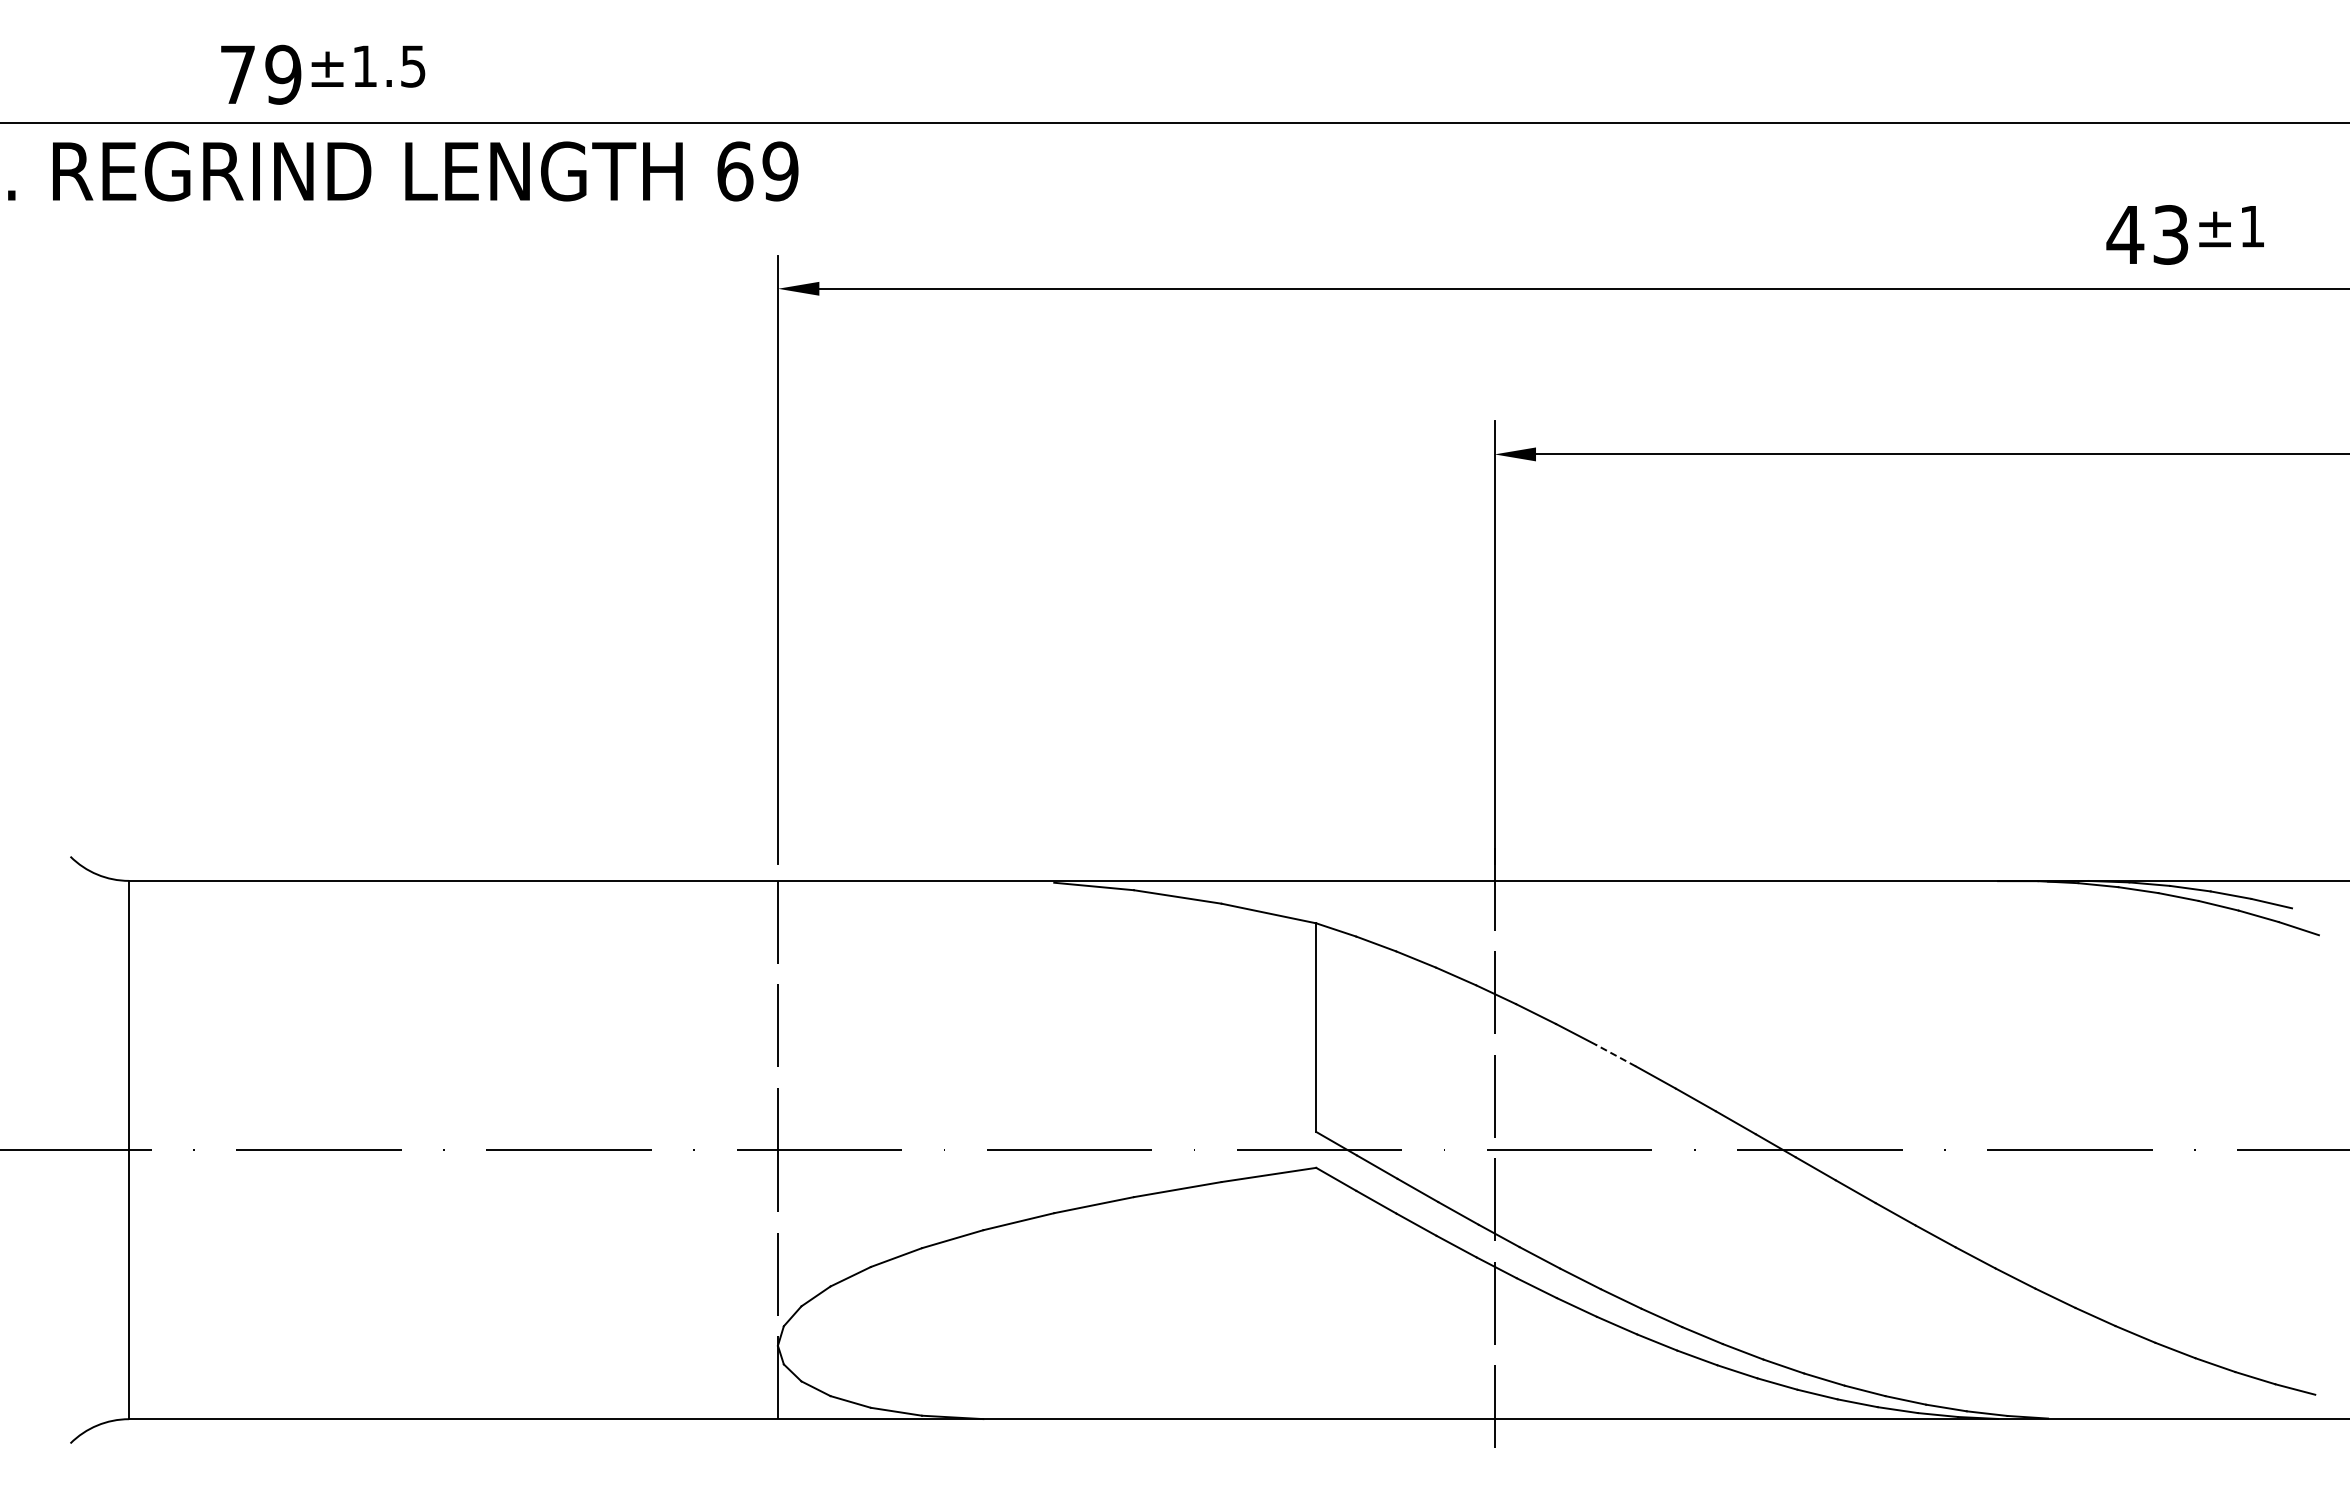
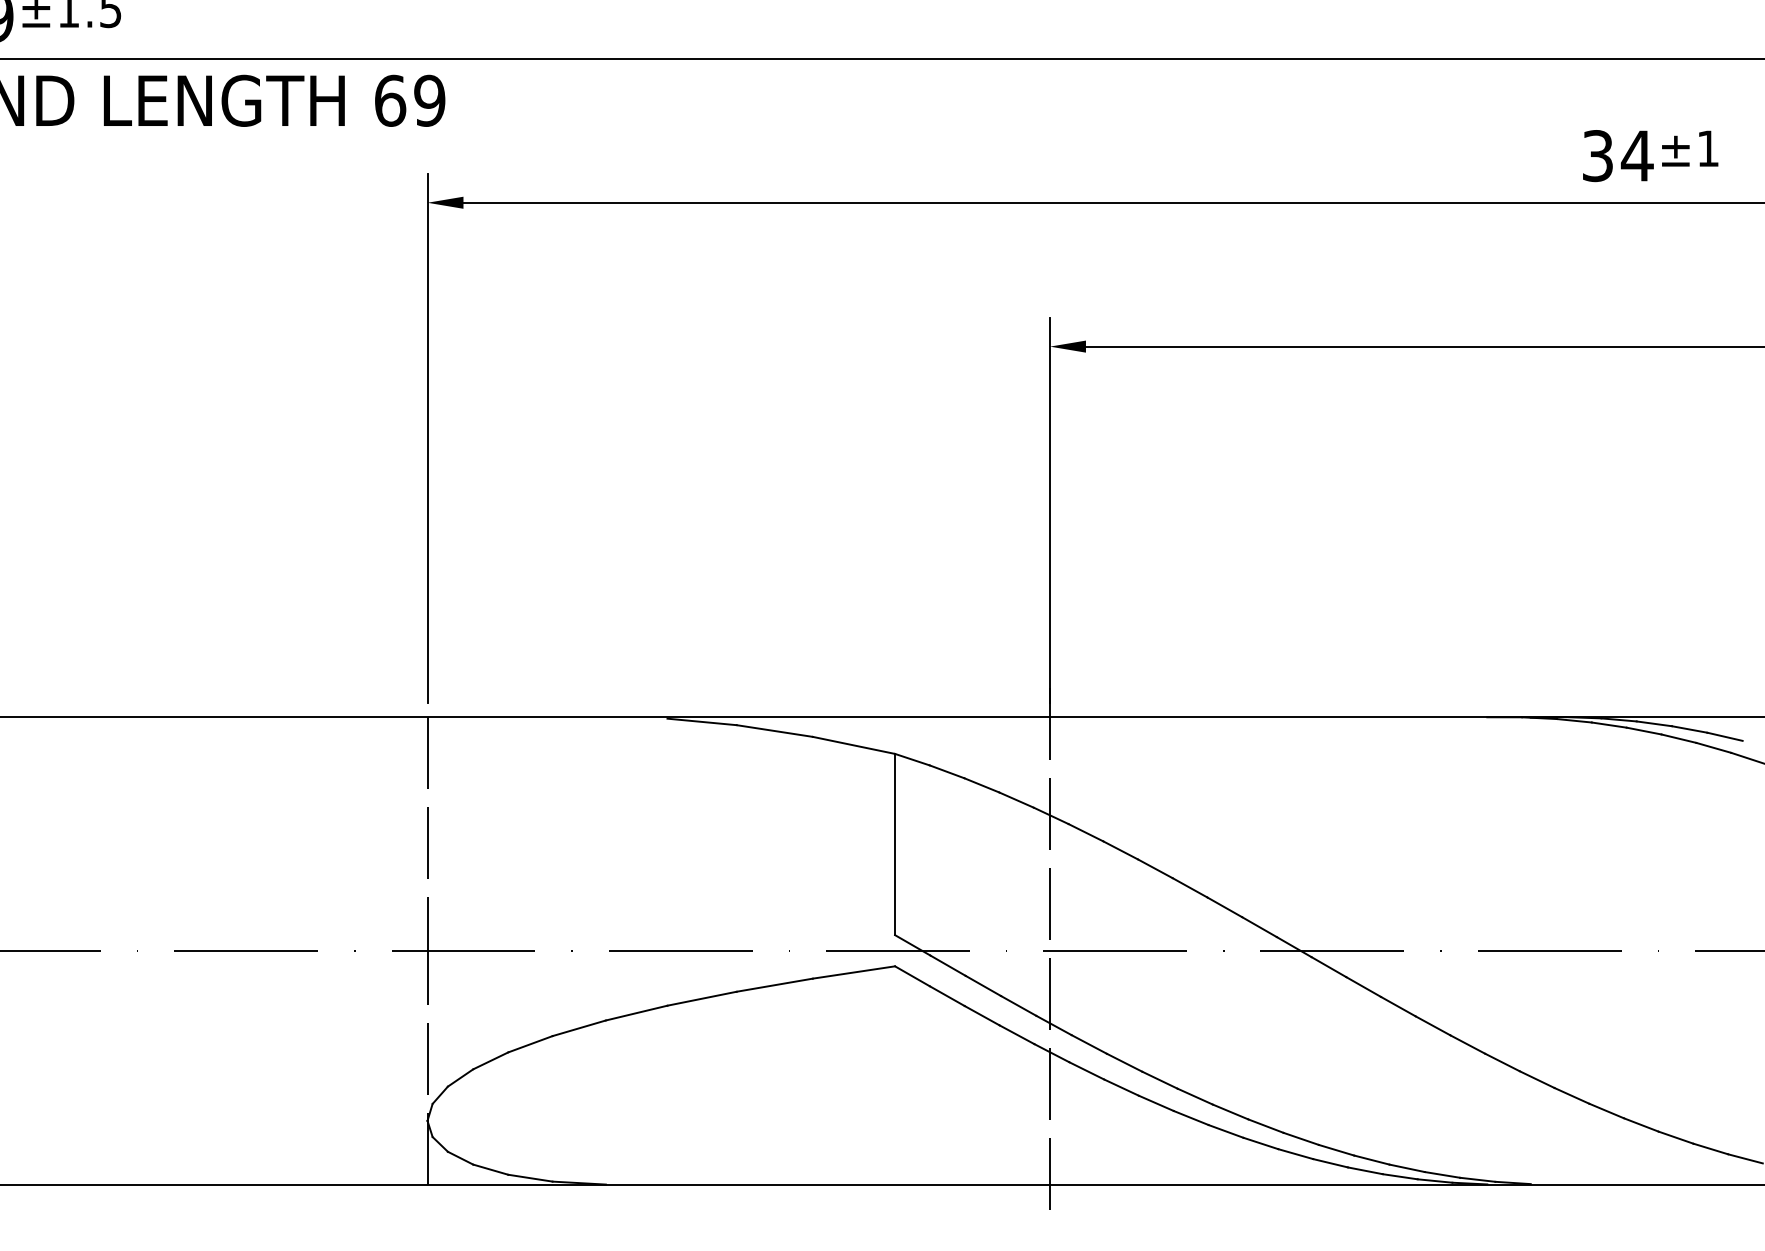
text: (2147, 234) -> (1617, 155), 43 -> 34
line: (1615, 1055) -> (1155, 868), dashed -> solid

